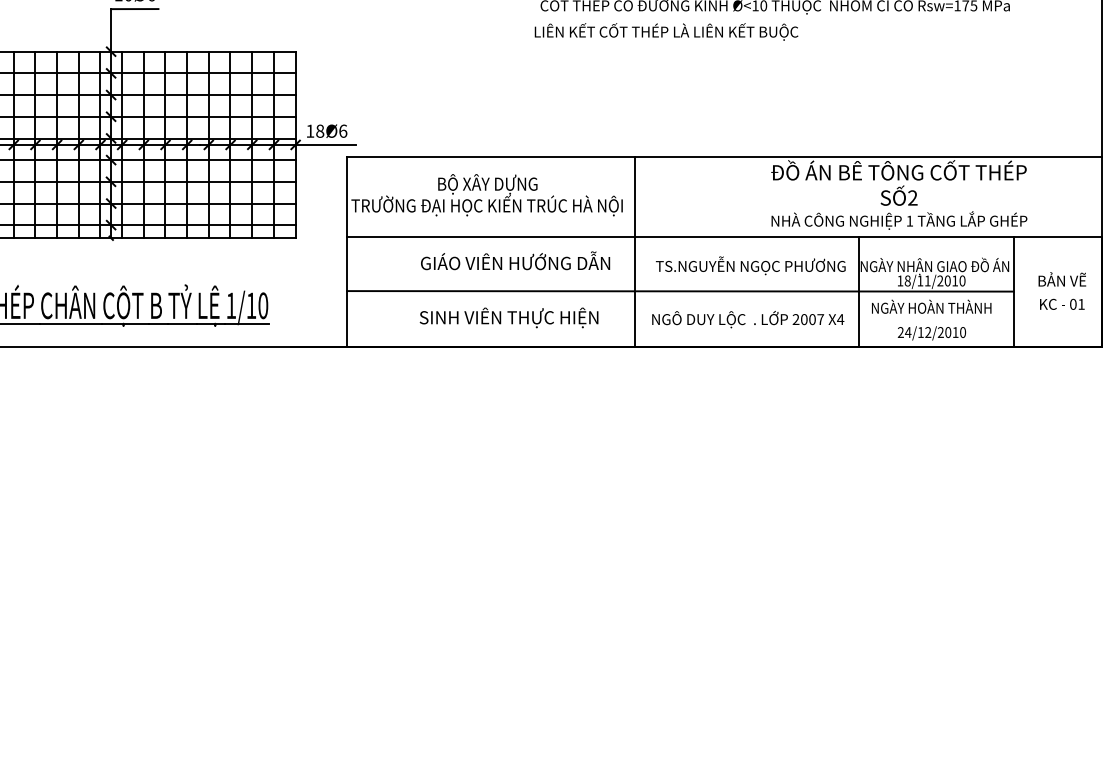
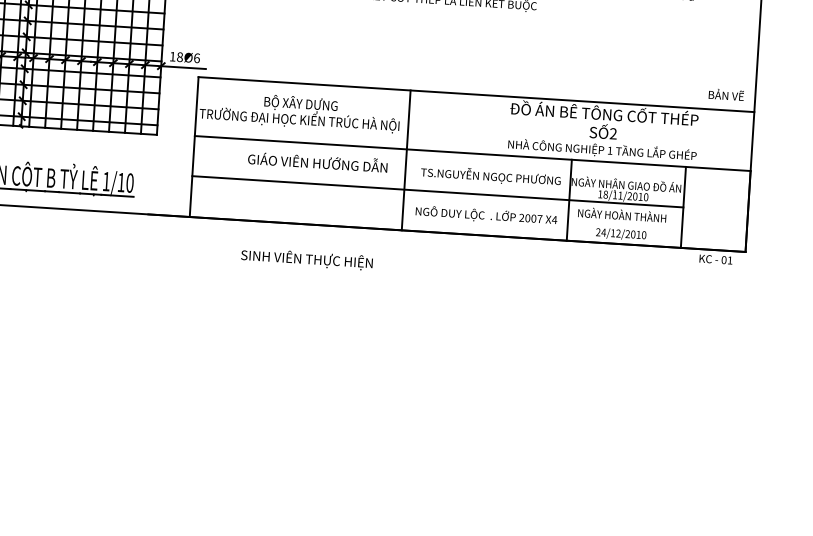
text: (1062, 279) -> (726, 94), moved
text: (1062, 303) -> (716, 258), moved
text: (508, 317) -> (306, 259), moved

